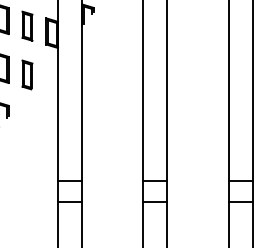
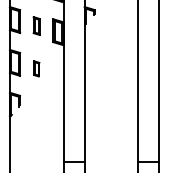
part: (27, 25) -> (36, 25), size x0.7
part: (27, 74) -> (36, 68), size x0.6

